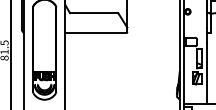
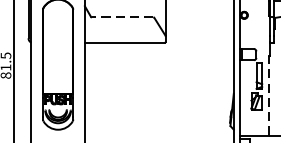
line: (94, 13) -> (122, 17), solid -> dashed
line: (206, 73) -> (268, 95), solid -> dashed

